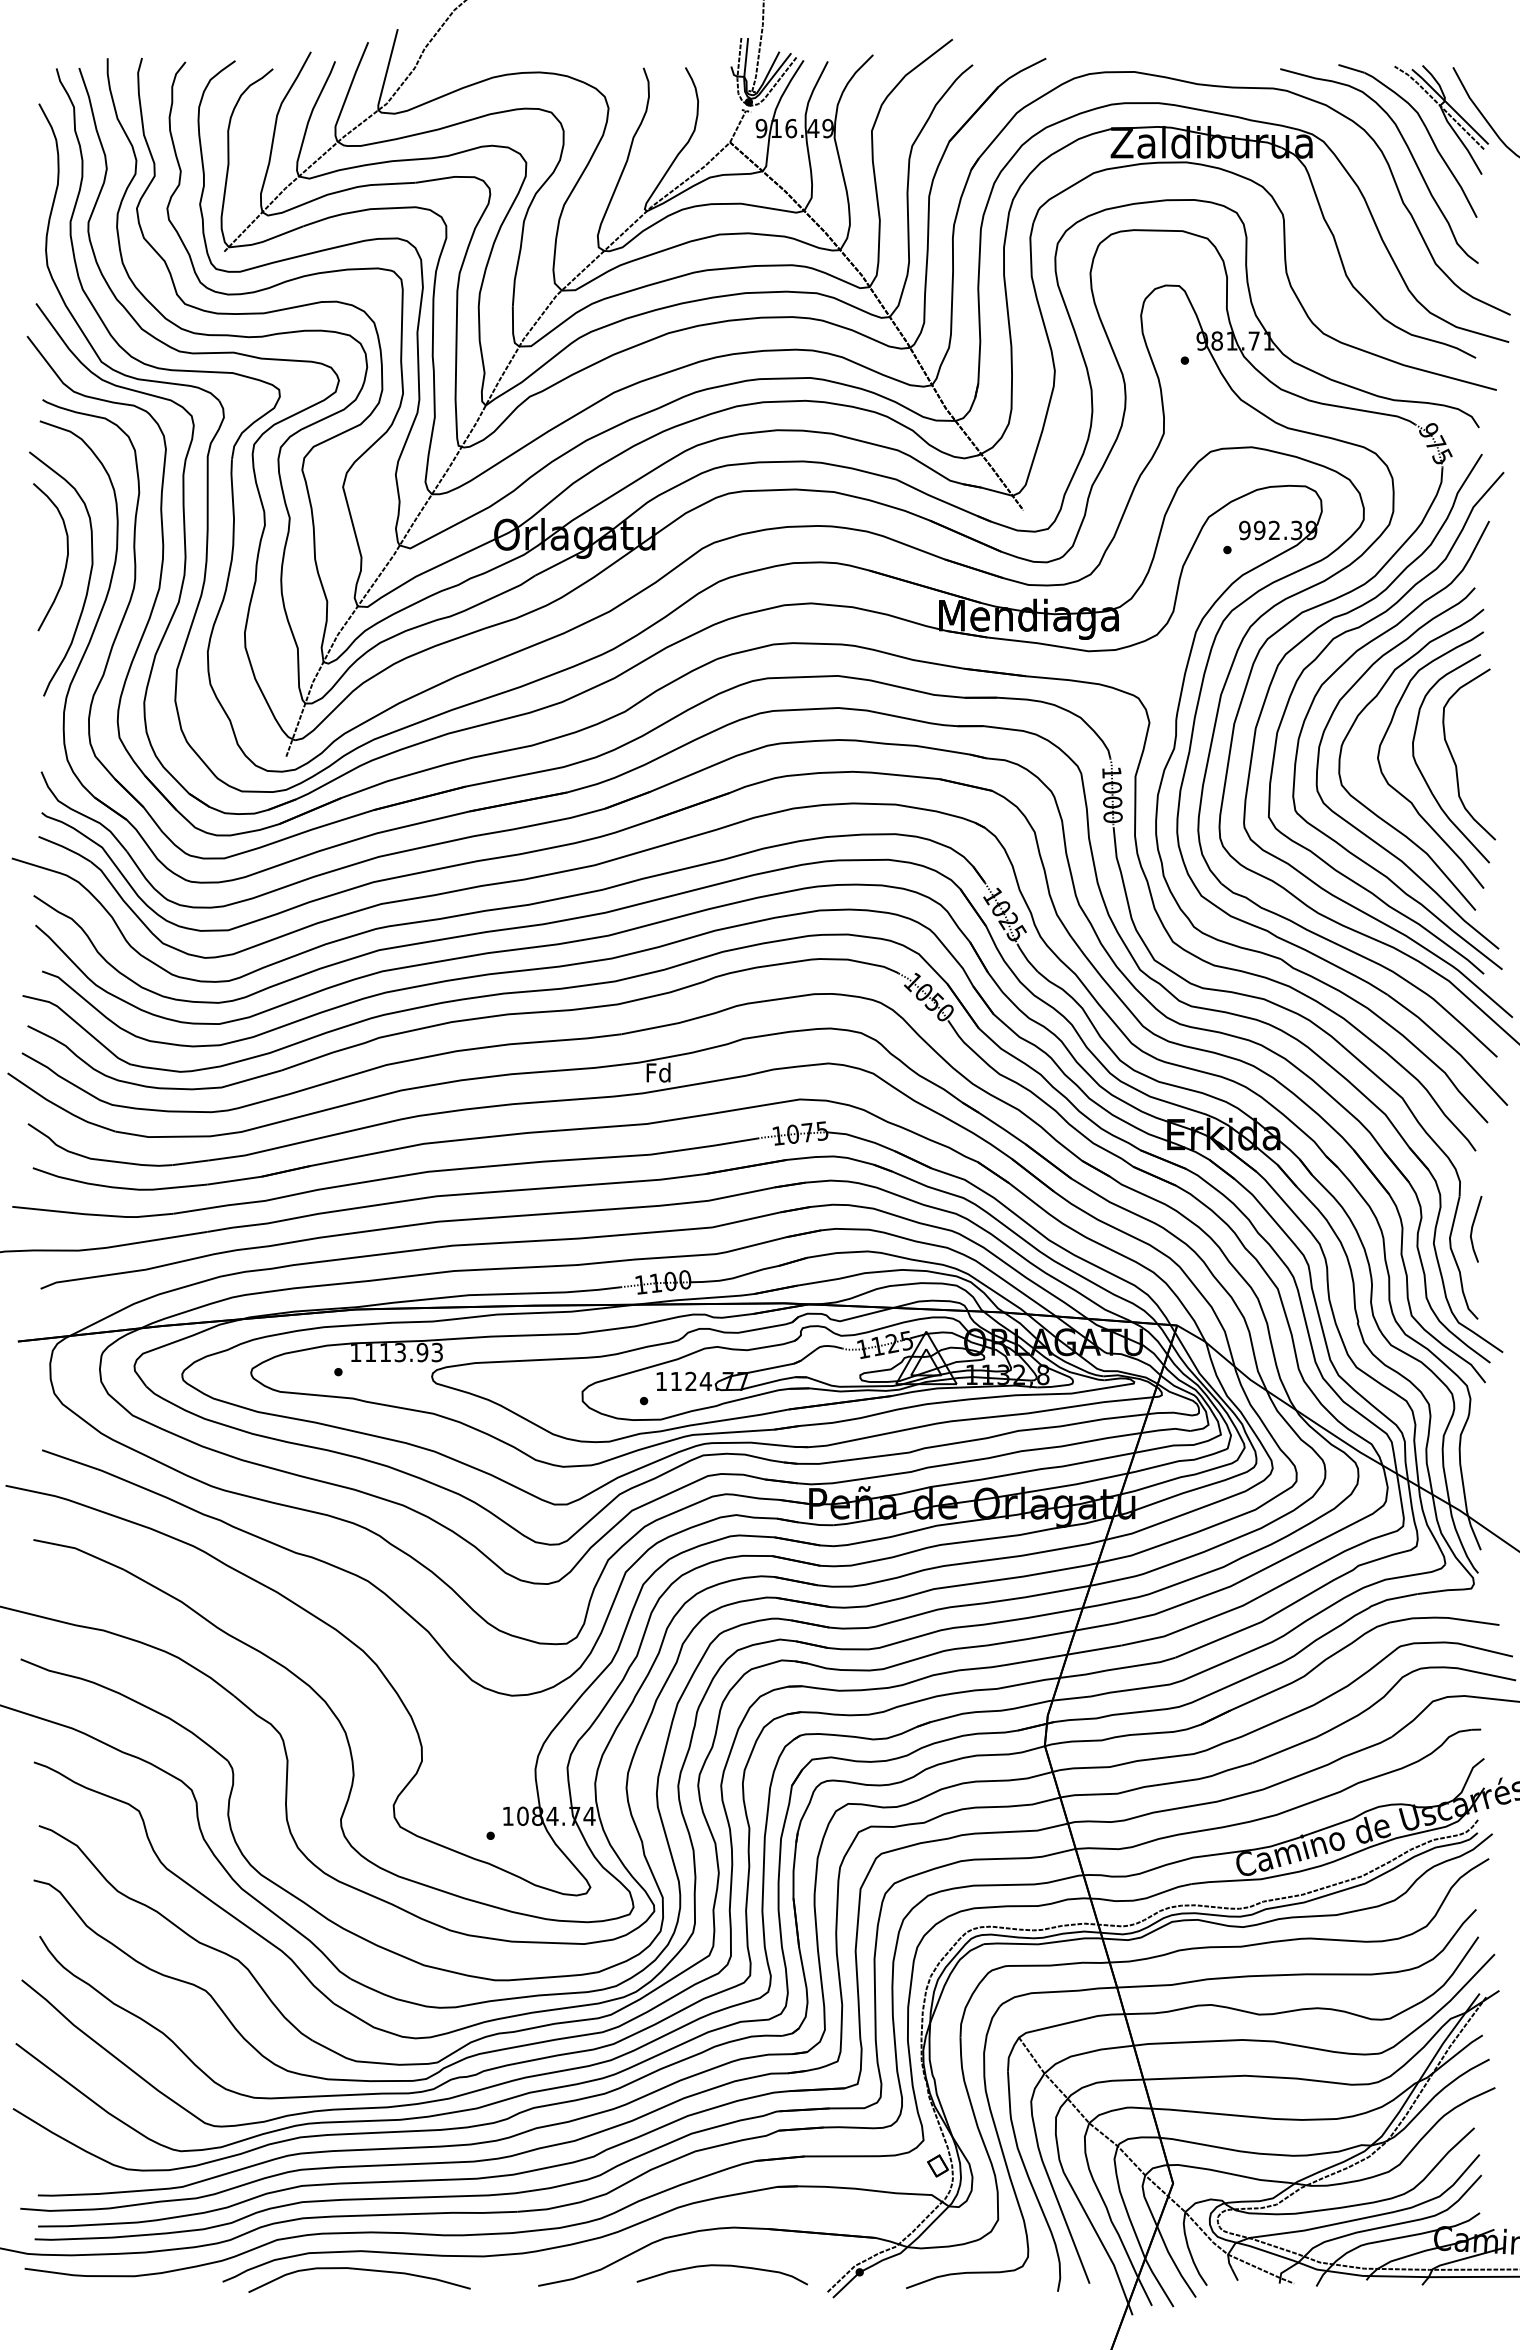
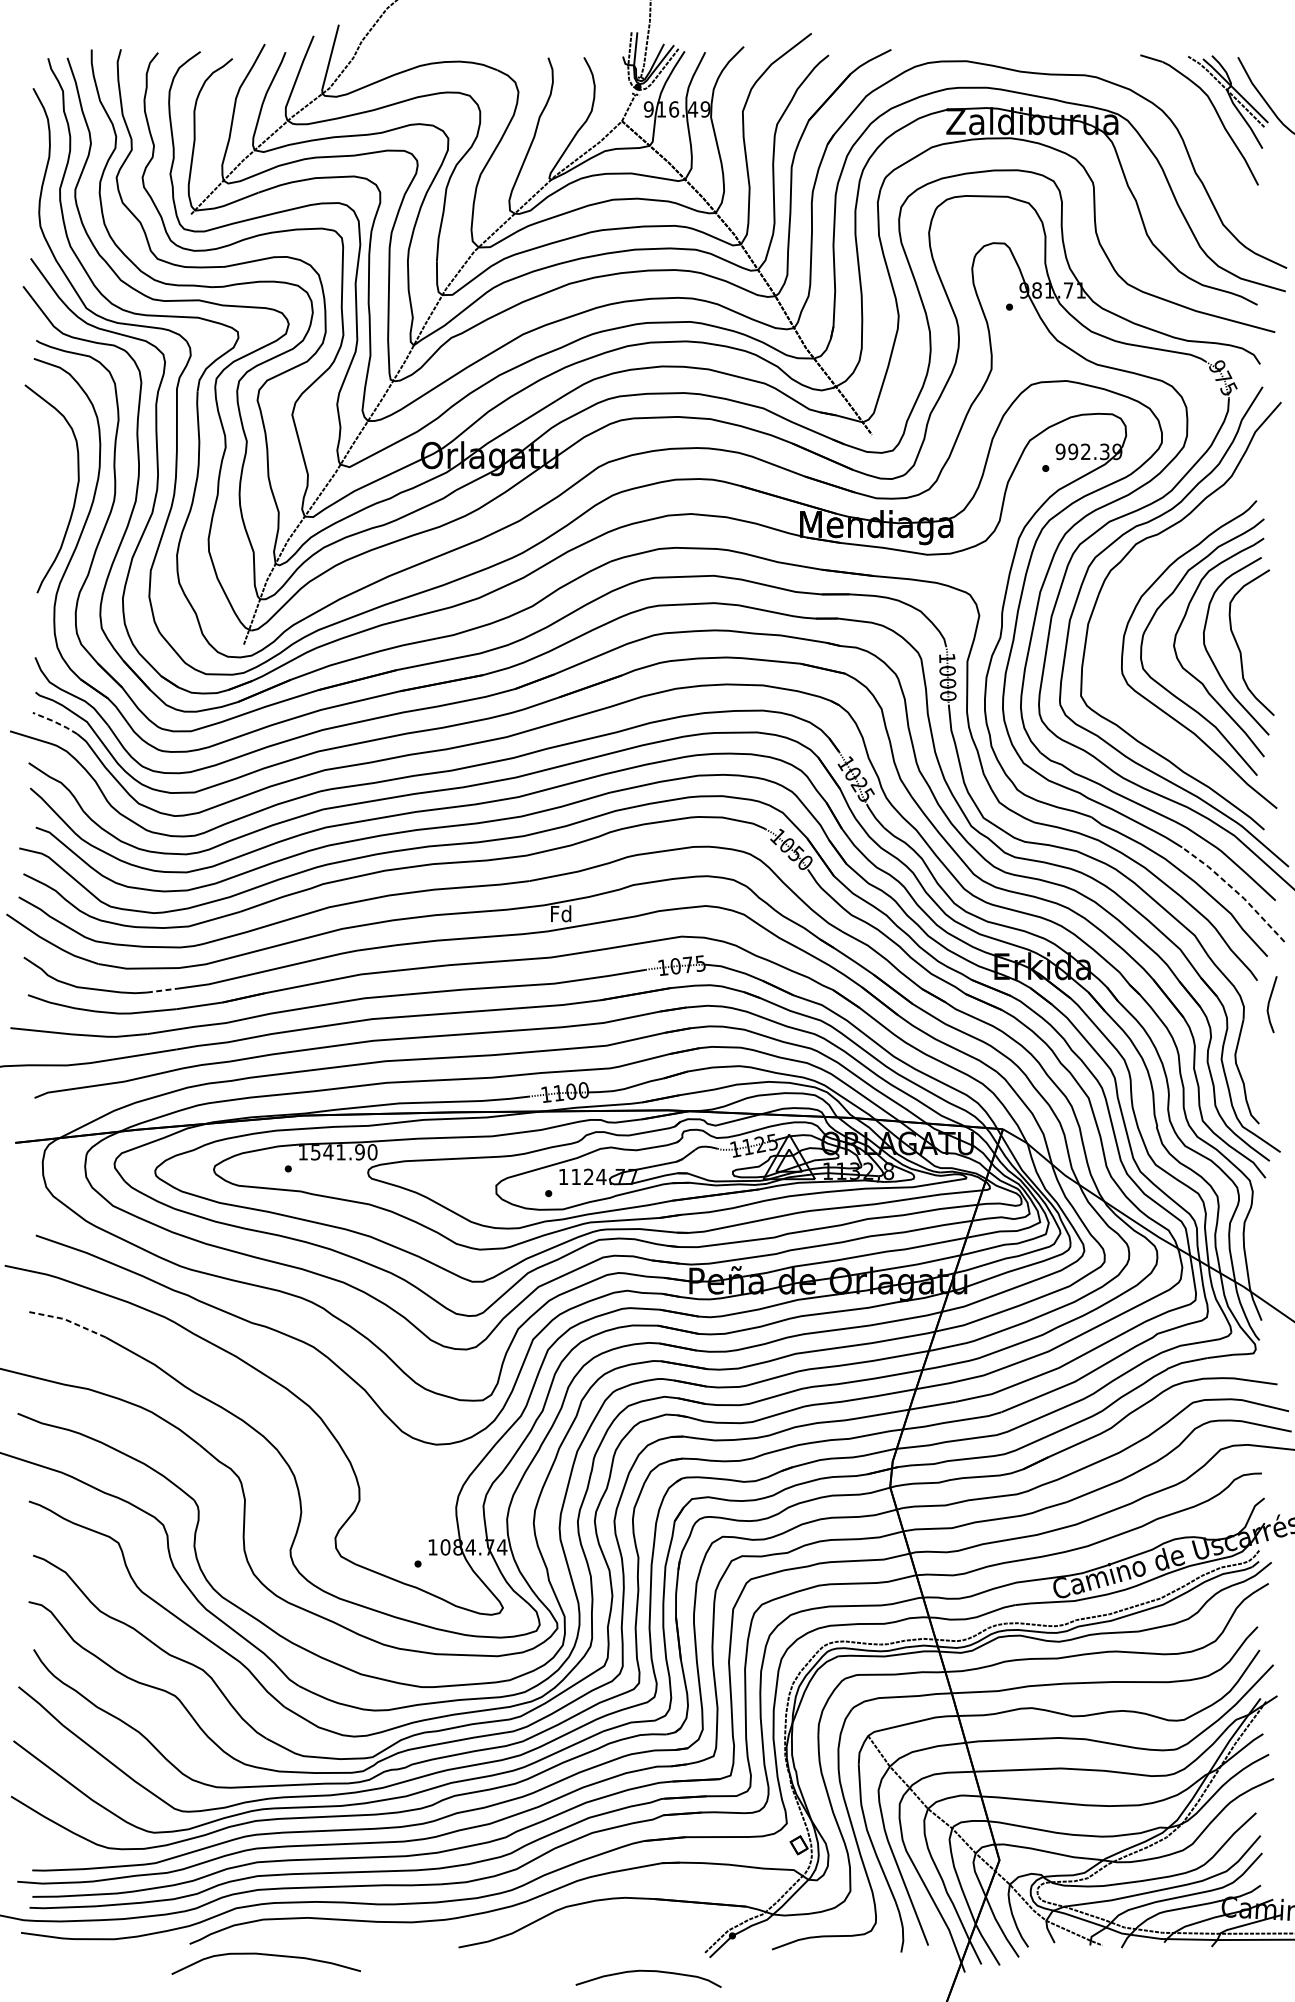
curve: (1408, 150) -> (1200, 128), removed
curve: (65, 561) -> (55, 478), removed
curve: (1312, 705) -> (1118, 600), removed
line: (65, 847) -> (55, 721), solid -> dashed
line: (1450, 1046) -> (1235, 891), solid -> dashed
line: (191, 1162) -> (163, 990), solid -> dashed
line: (1473, 1227) -> (1269, 1003), moved
text: (404, 1352) -> (344, 1152), 1113.93 -> 1541.90
line: (79, 1550) -> (67, 1320), solid -> dashed
curve: (721, 2266) -> (647, 1971), moved
curve: (359, 2270) -> (266, 1955), moved

